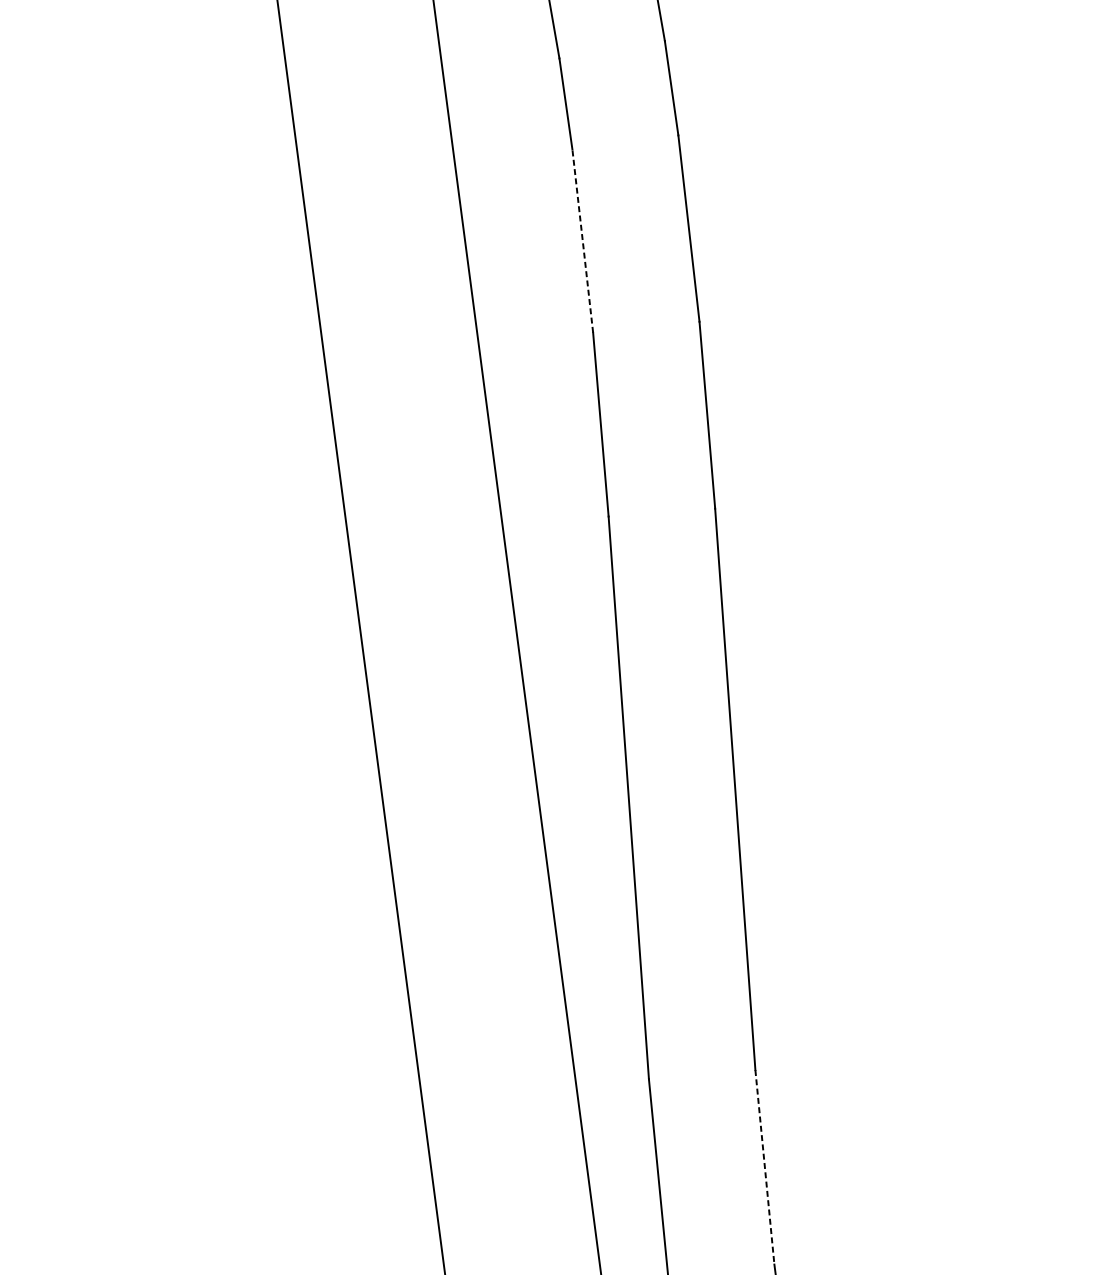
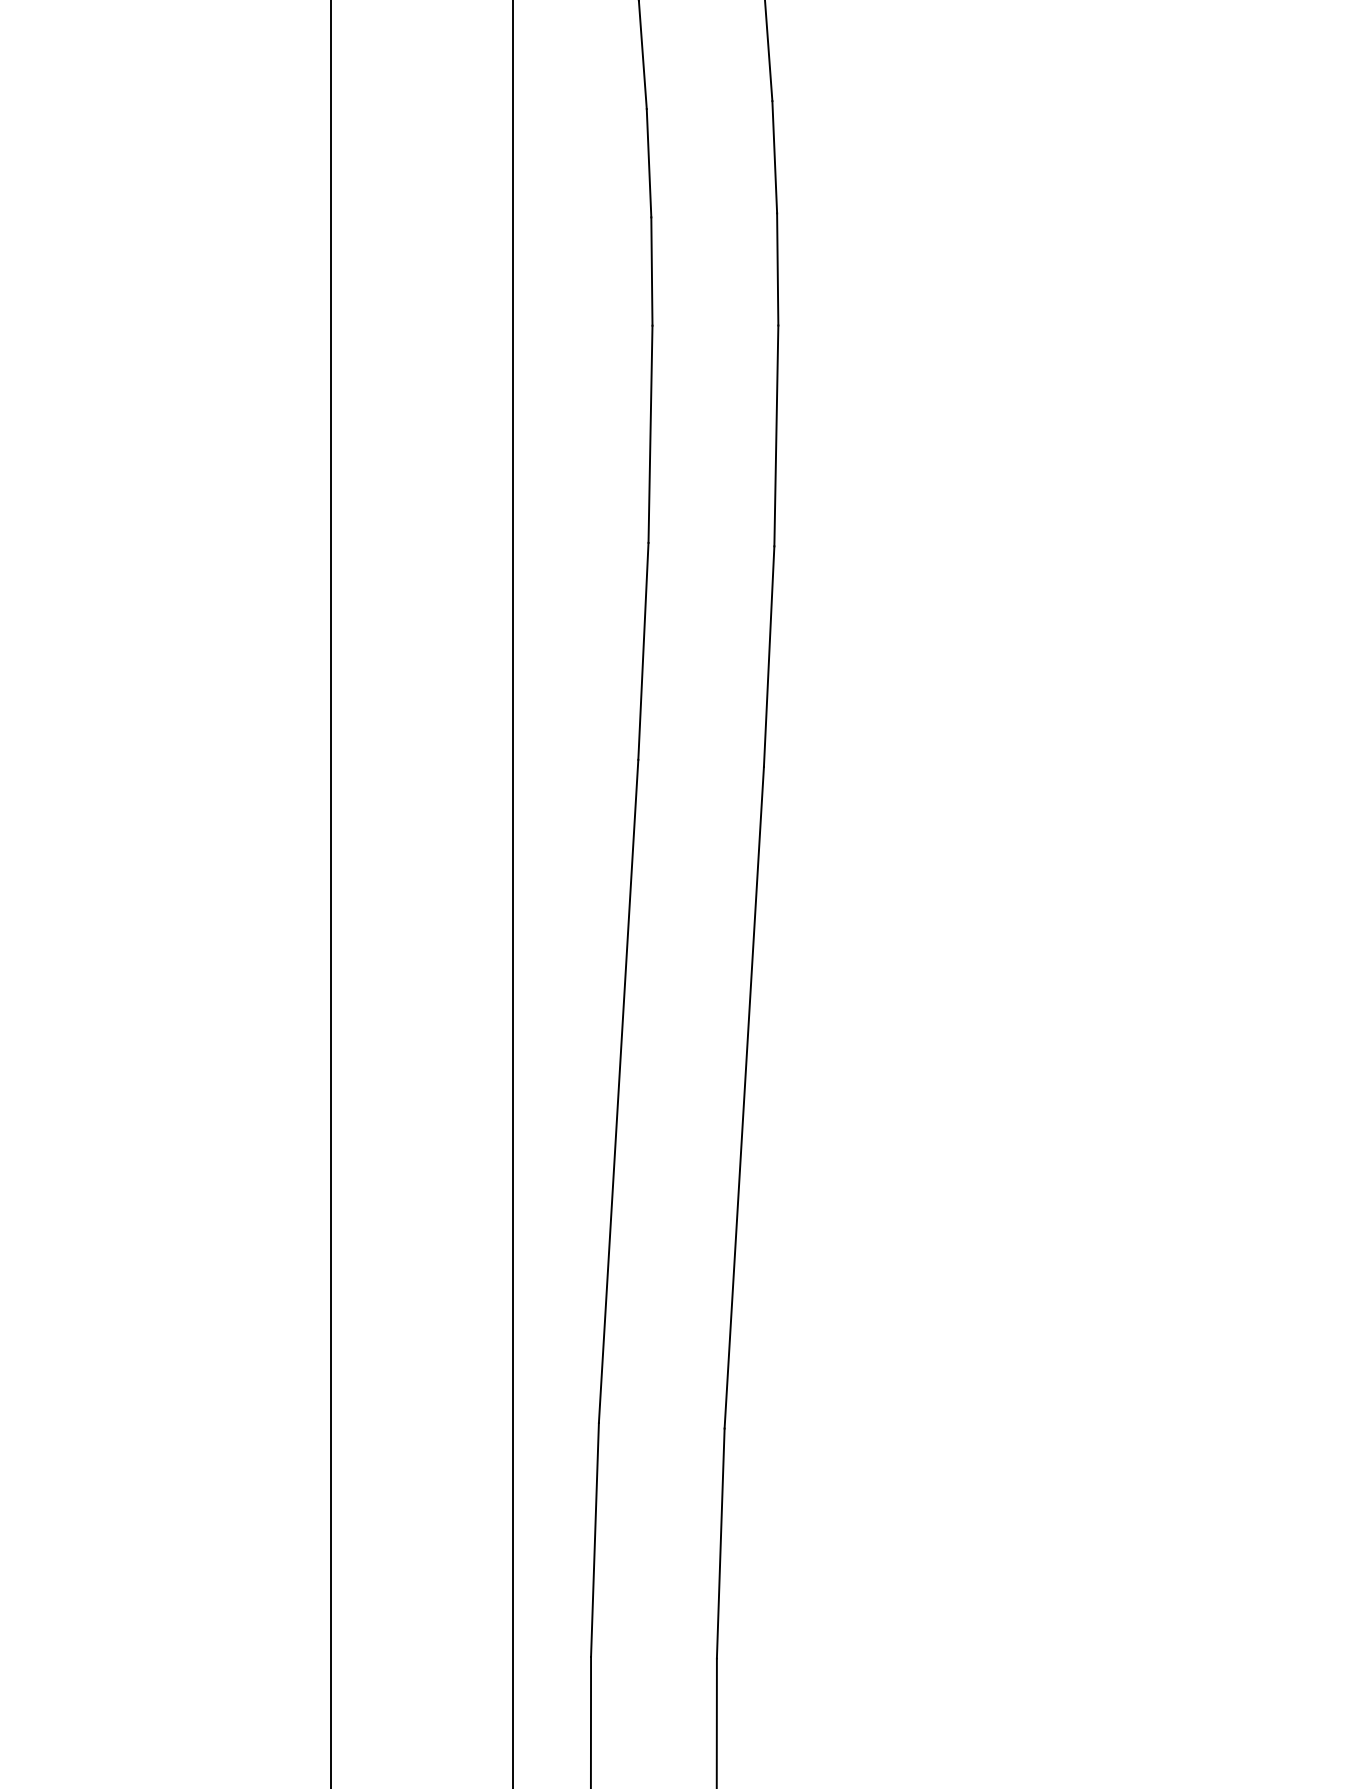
line: (582, 241) -> (650, 434), dashed -> solid
line: (764, 1168) -> (720, 1544), dashed -> solid

